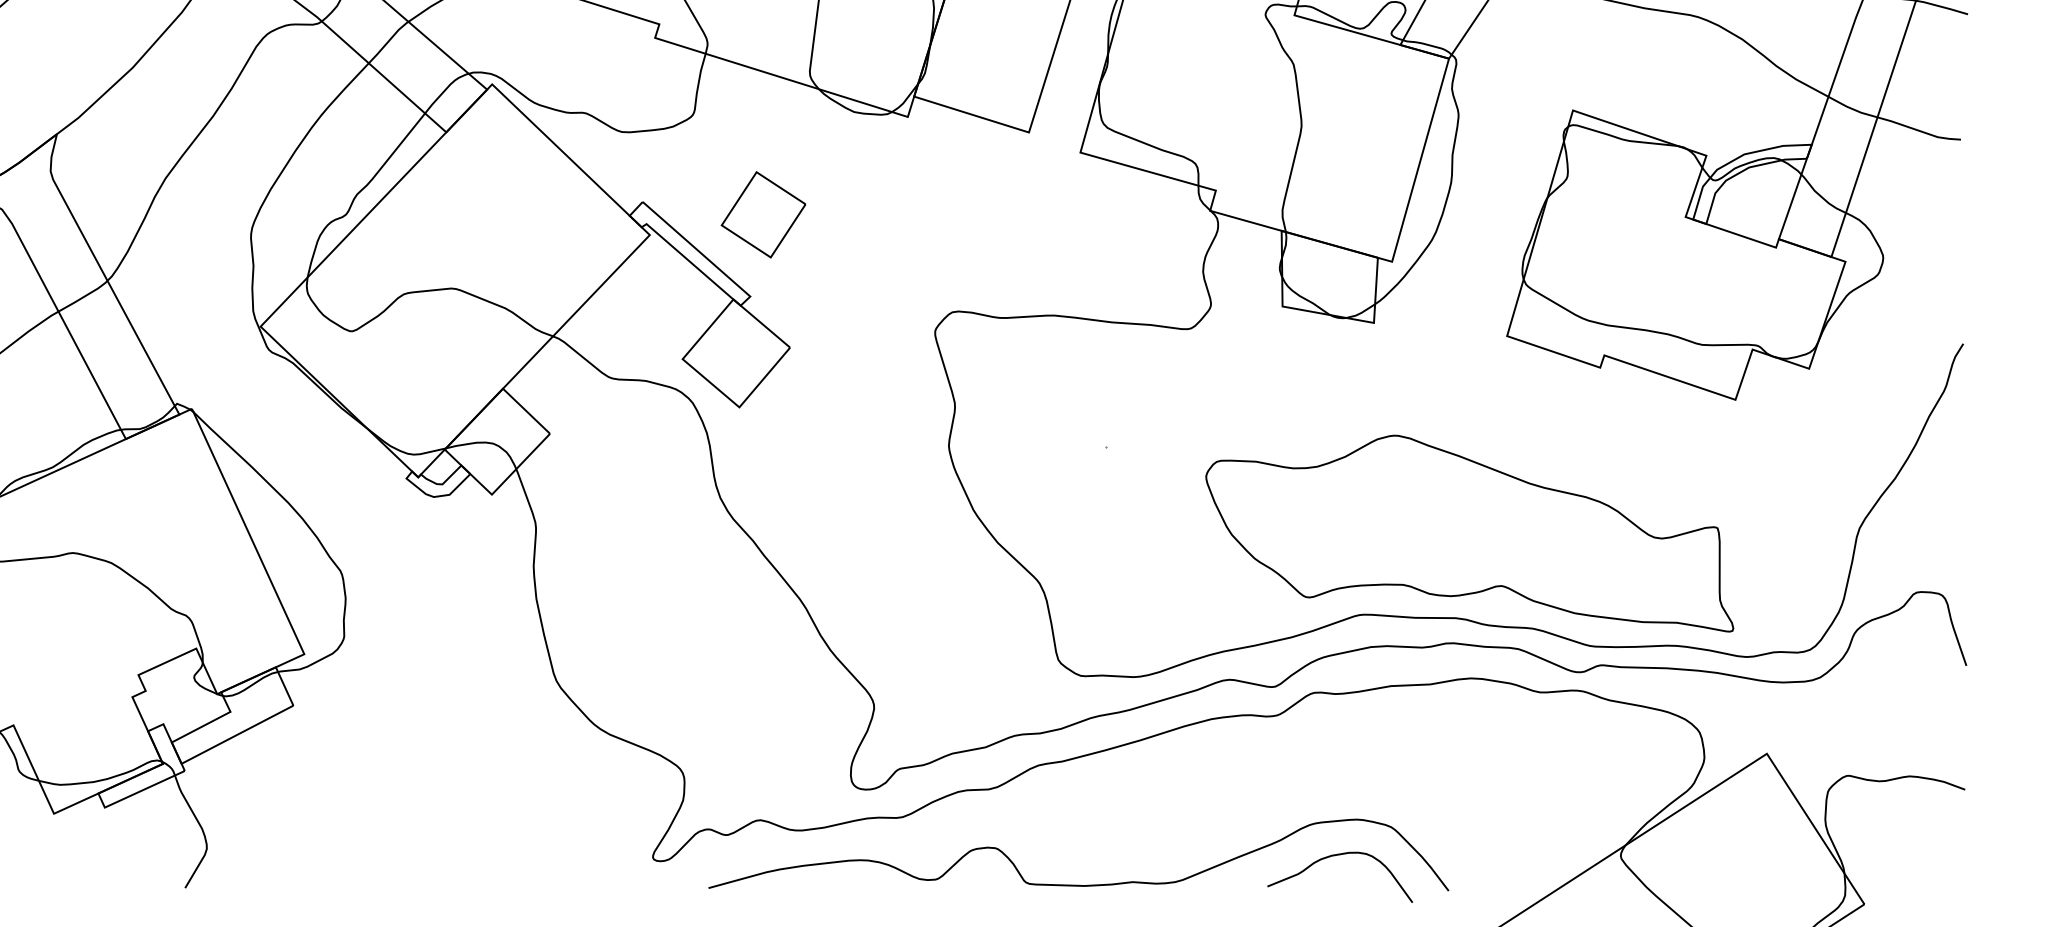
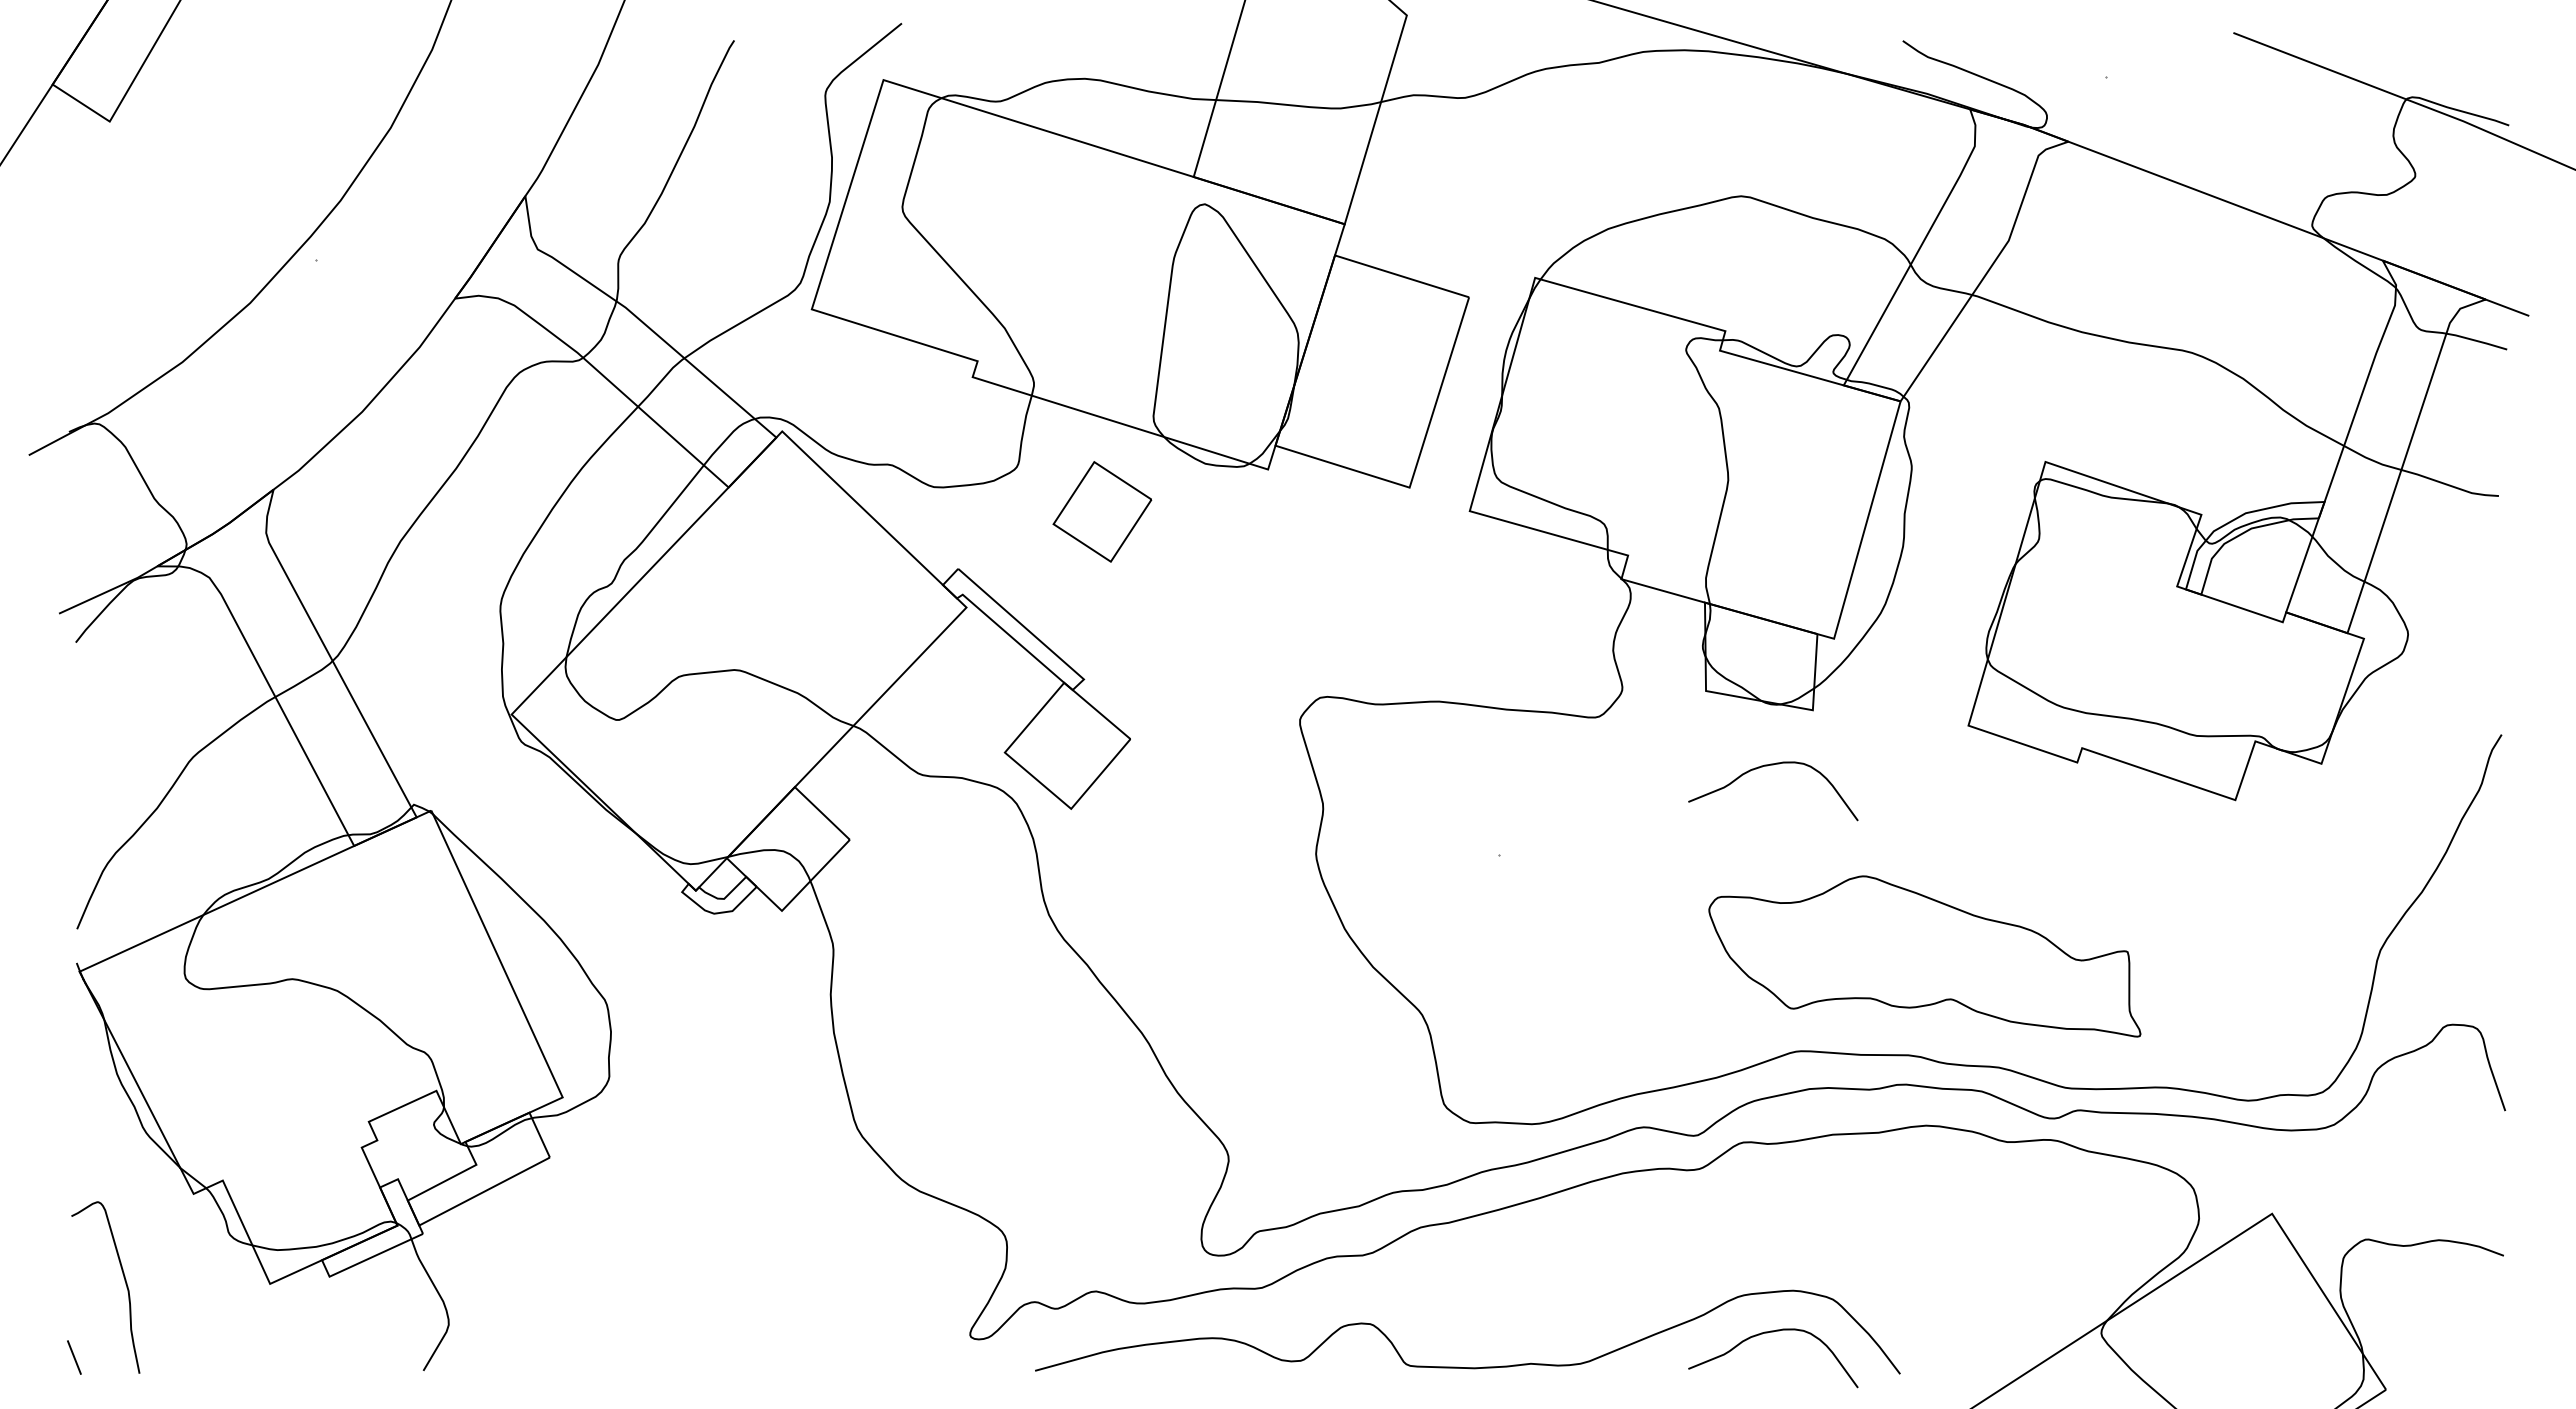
part: (763, 214) -> (1102, 511), moved
curve: (1335, 371) -> (1767, 766), added
part: (1469, 533) -> (1924, 956), size x0.7

